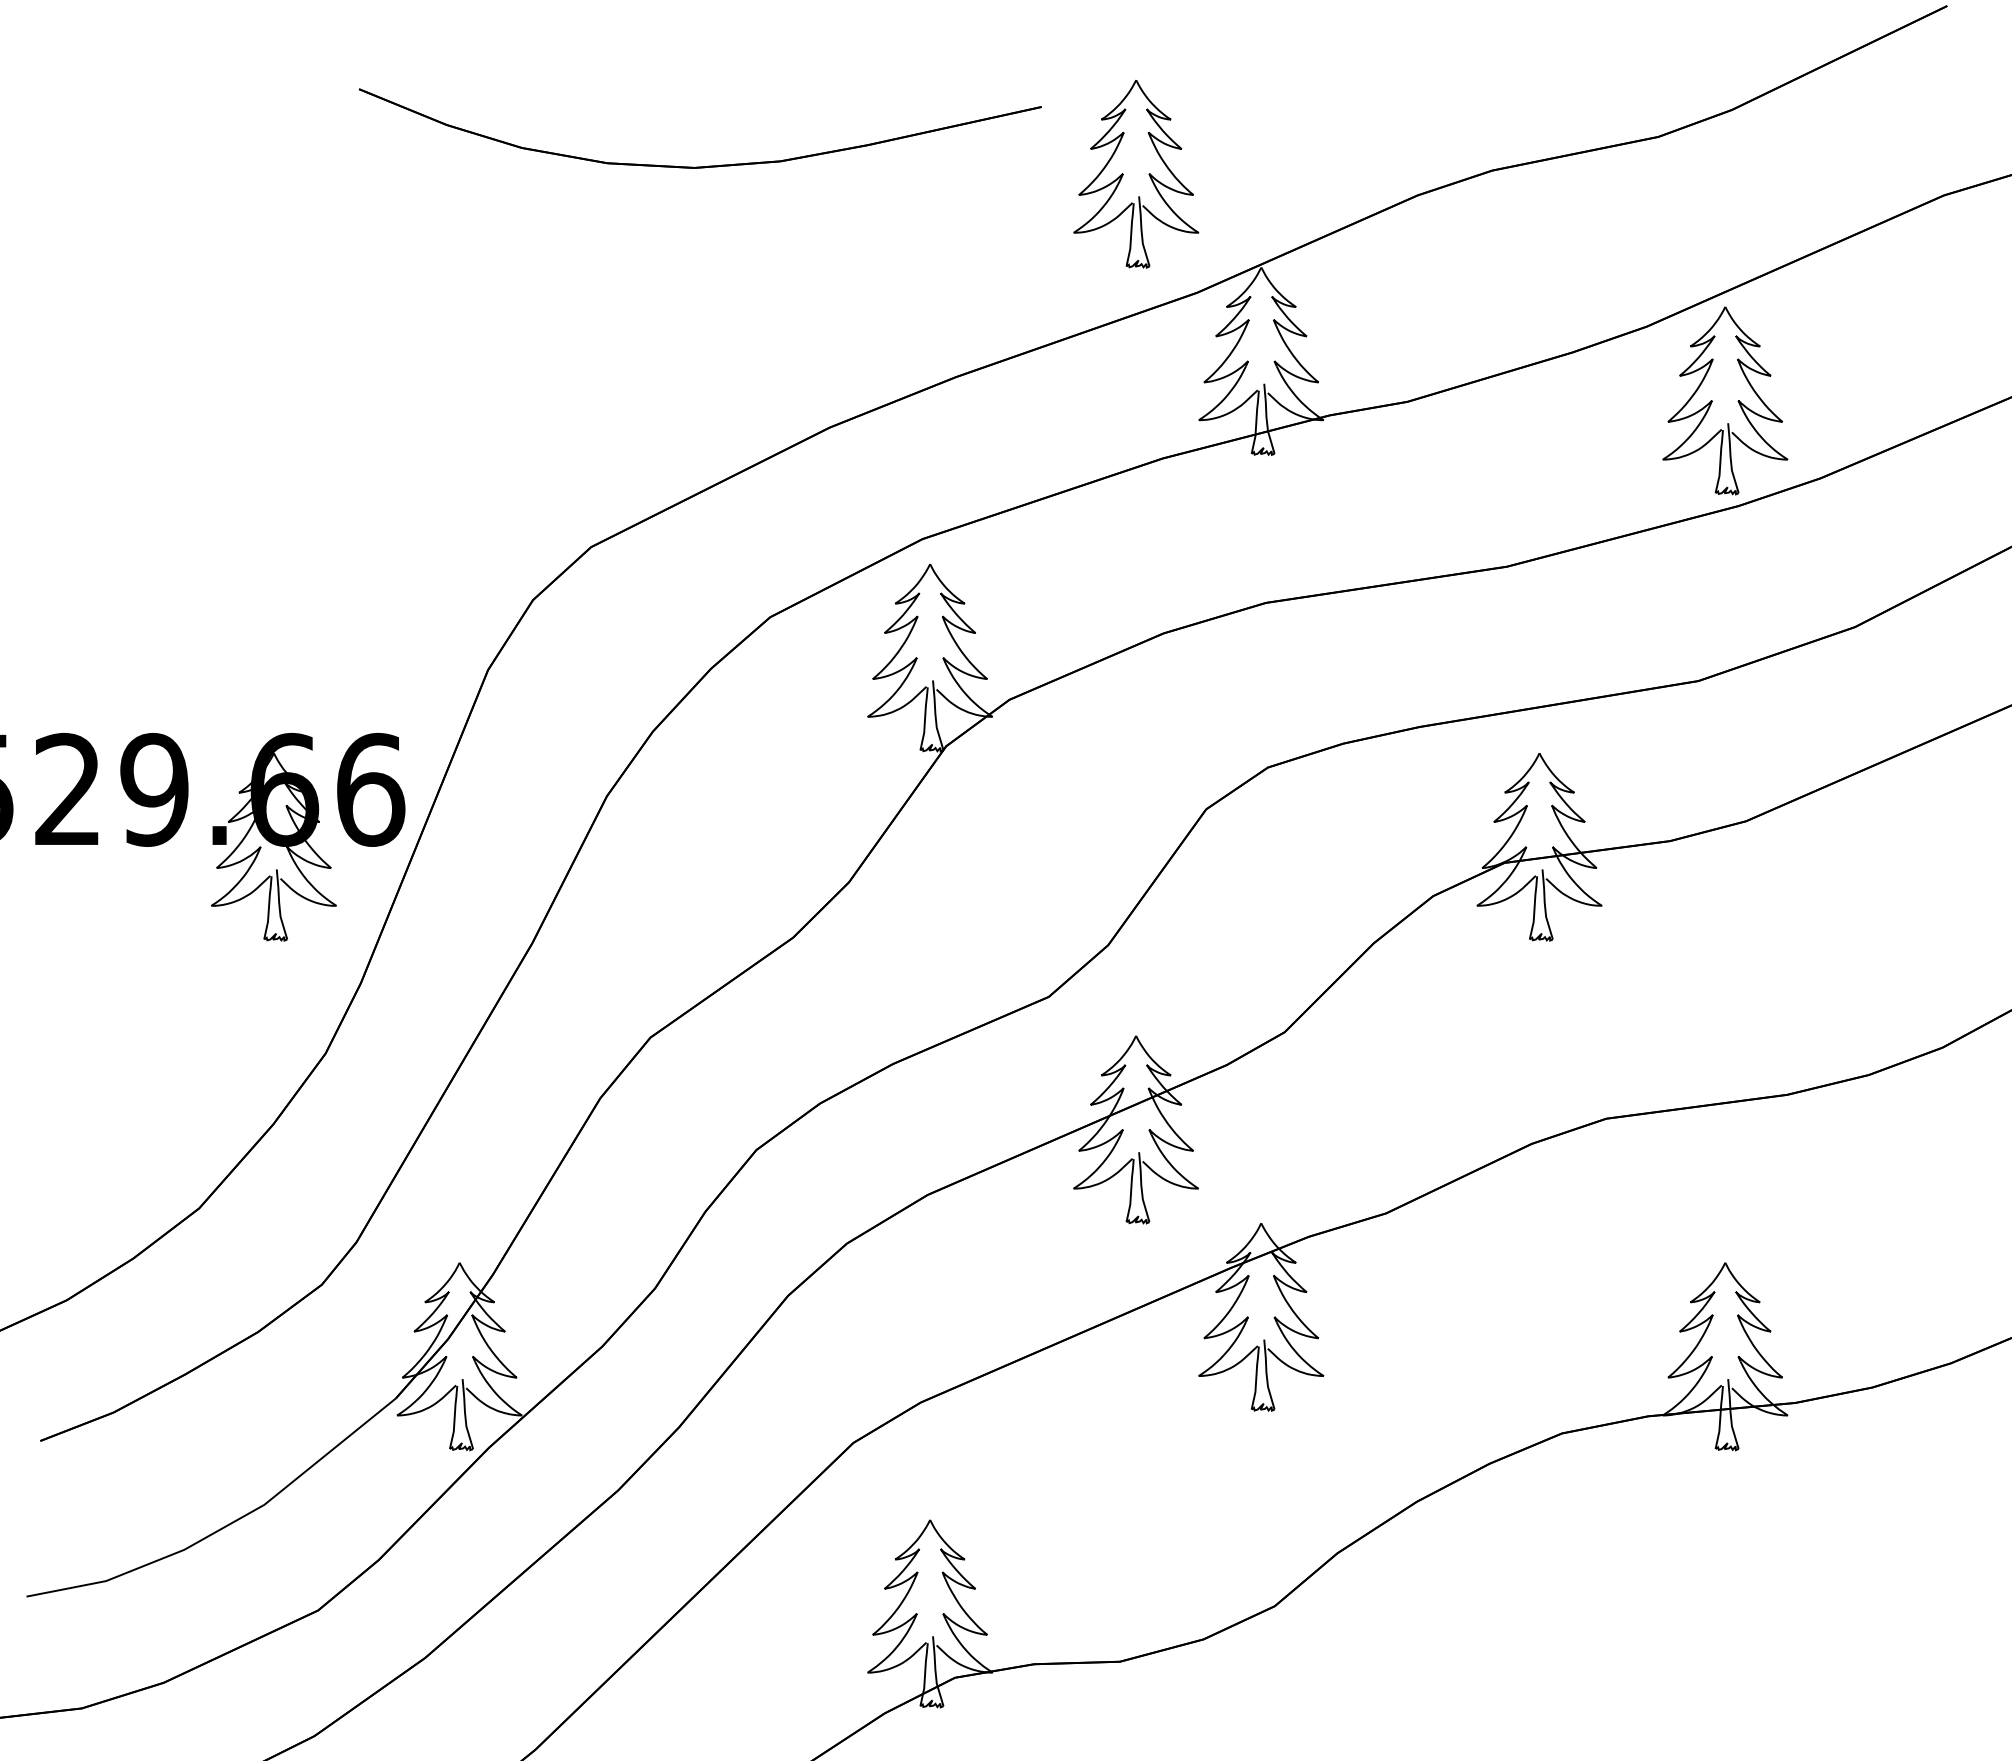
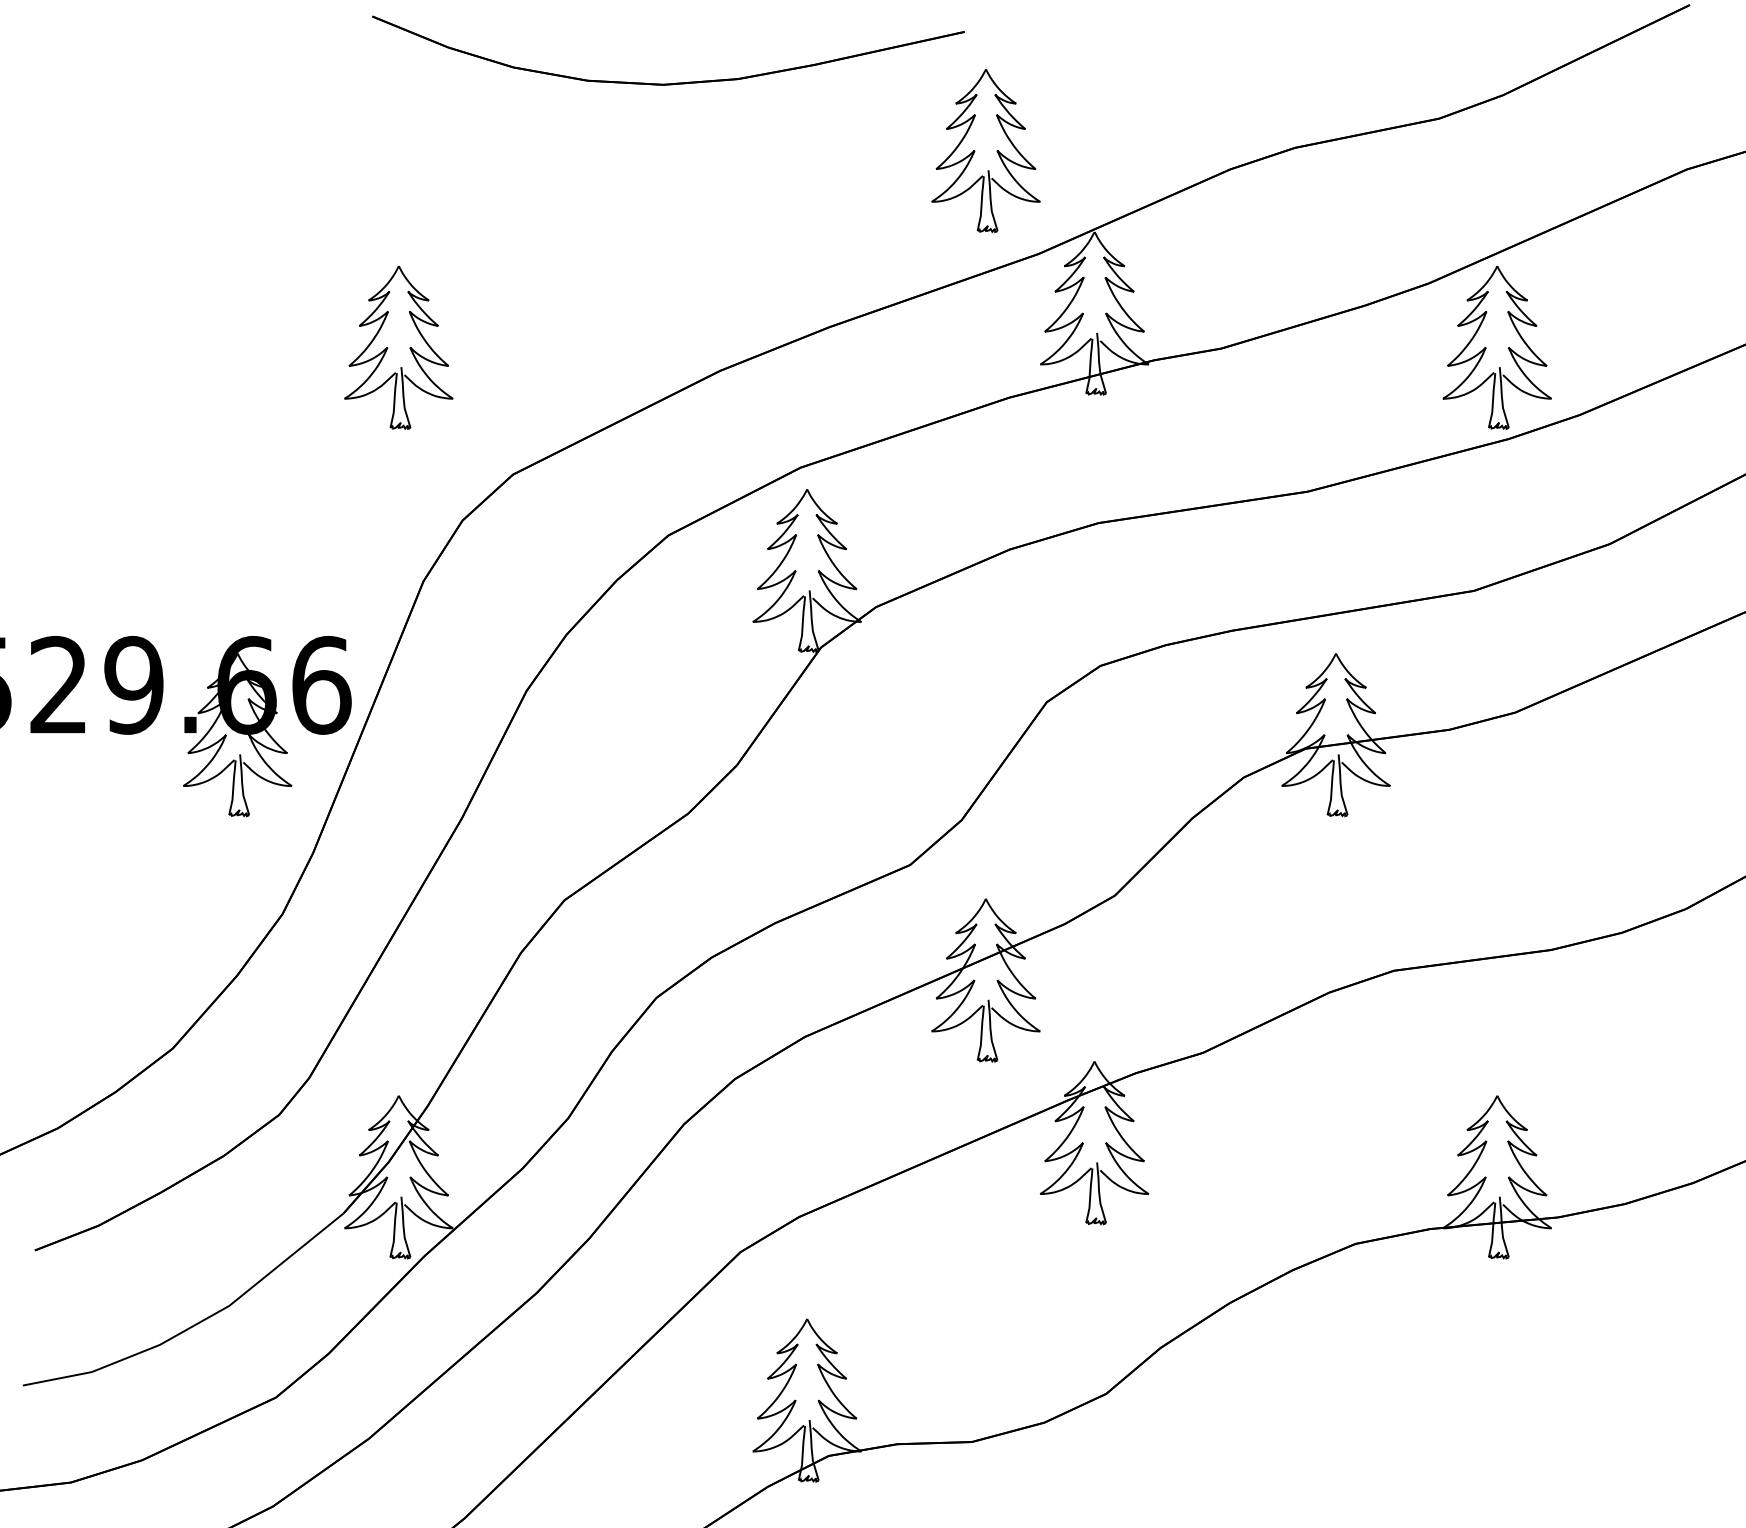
part: (708, 165) -> (675, 82), moved
part: (447, 401) -> (388, 348), added

